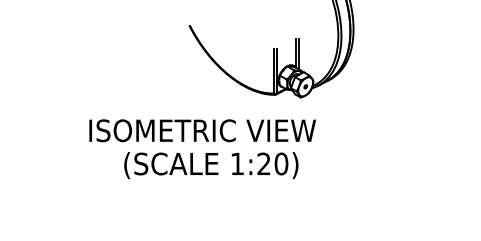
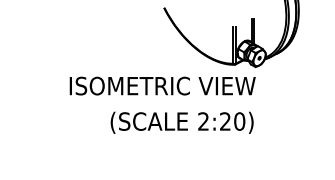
text: (202, 130) -> (162, 85), moved
text: (236, 163) -> (202, 121), 1:20) -> 2:20)

